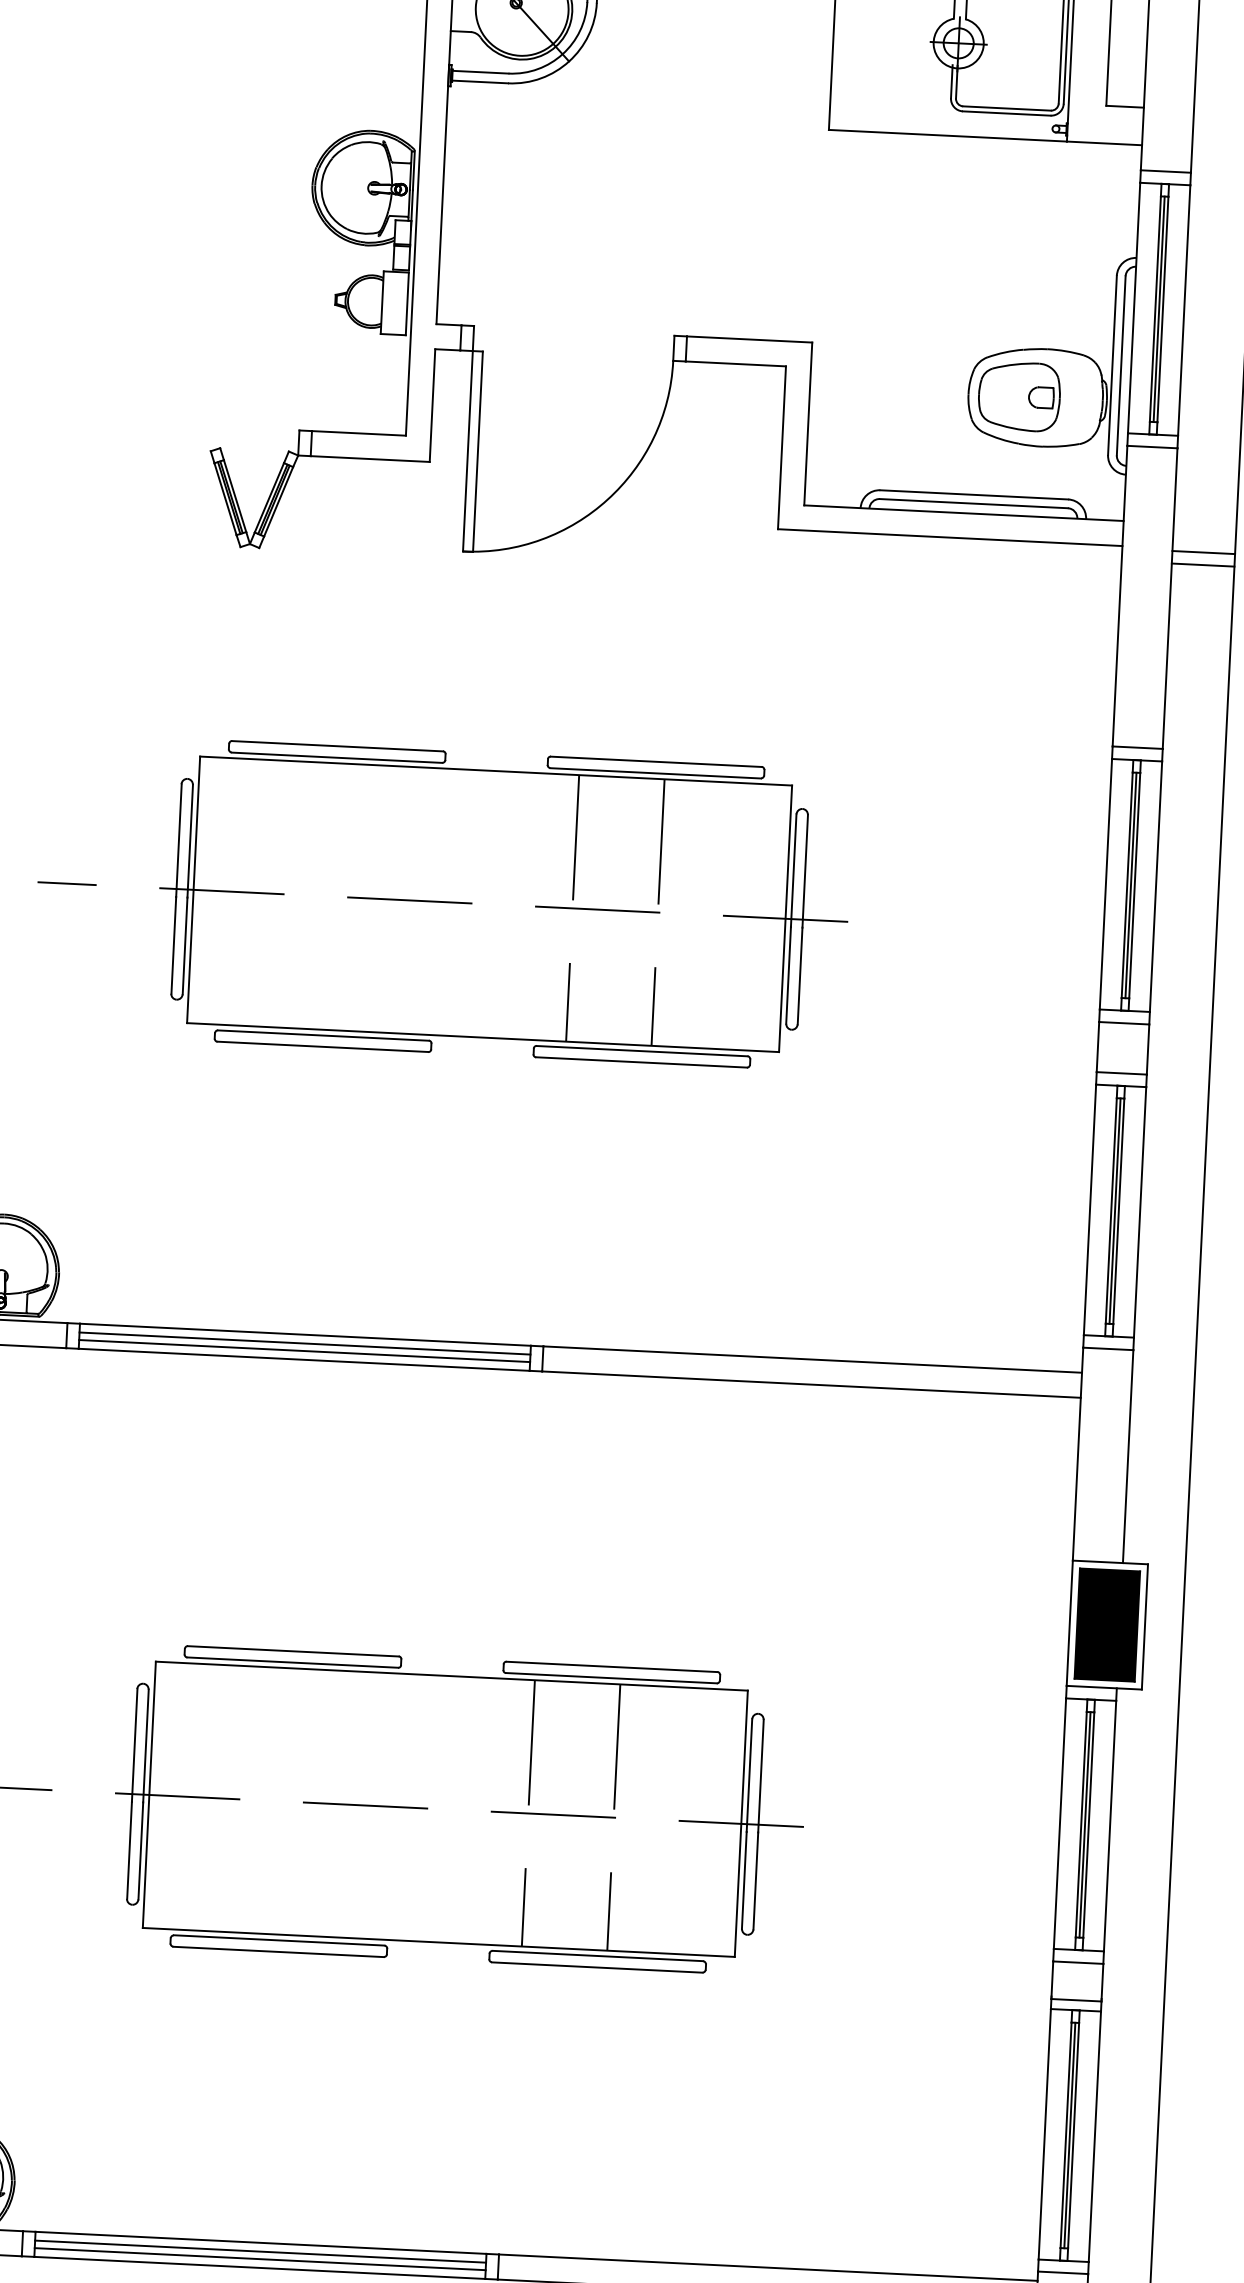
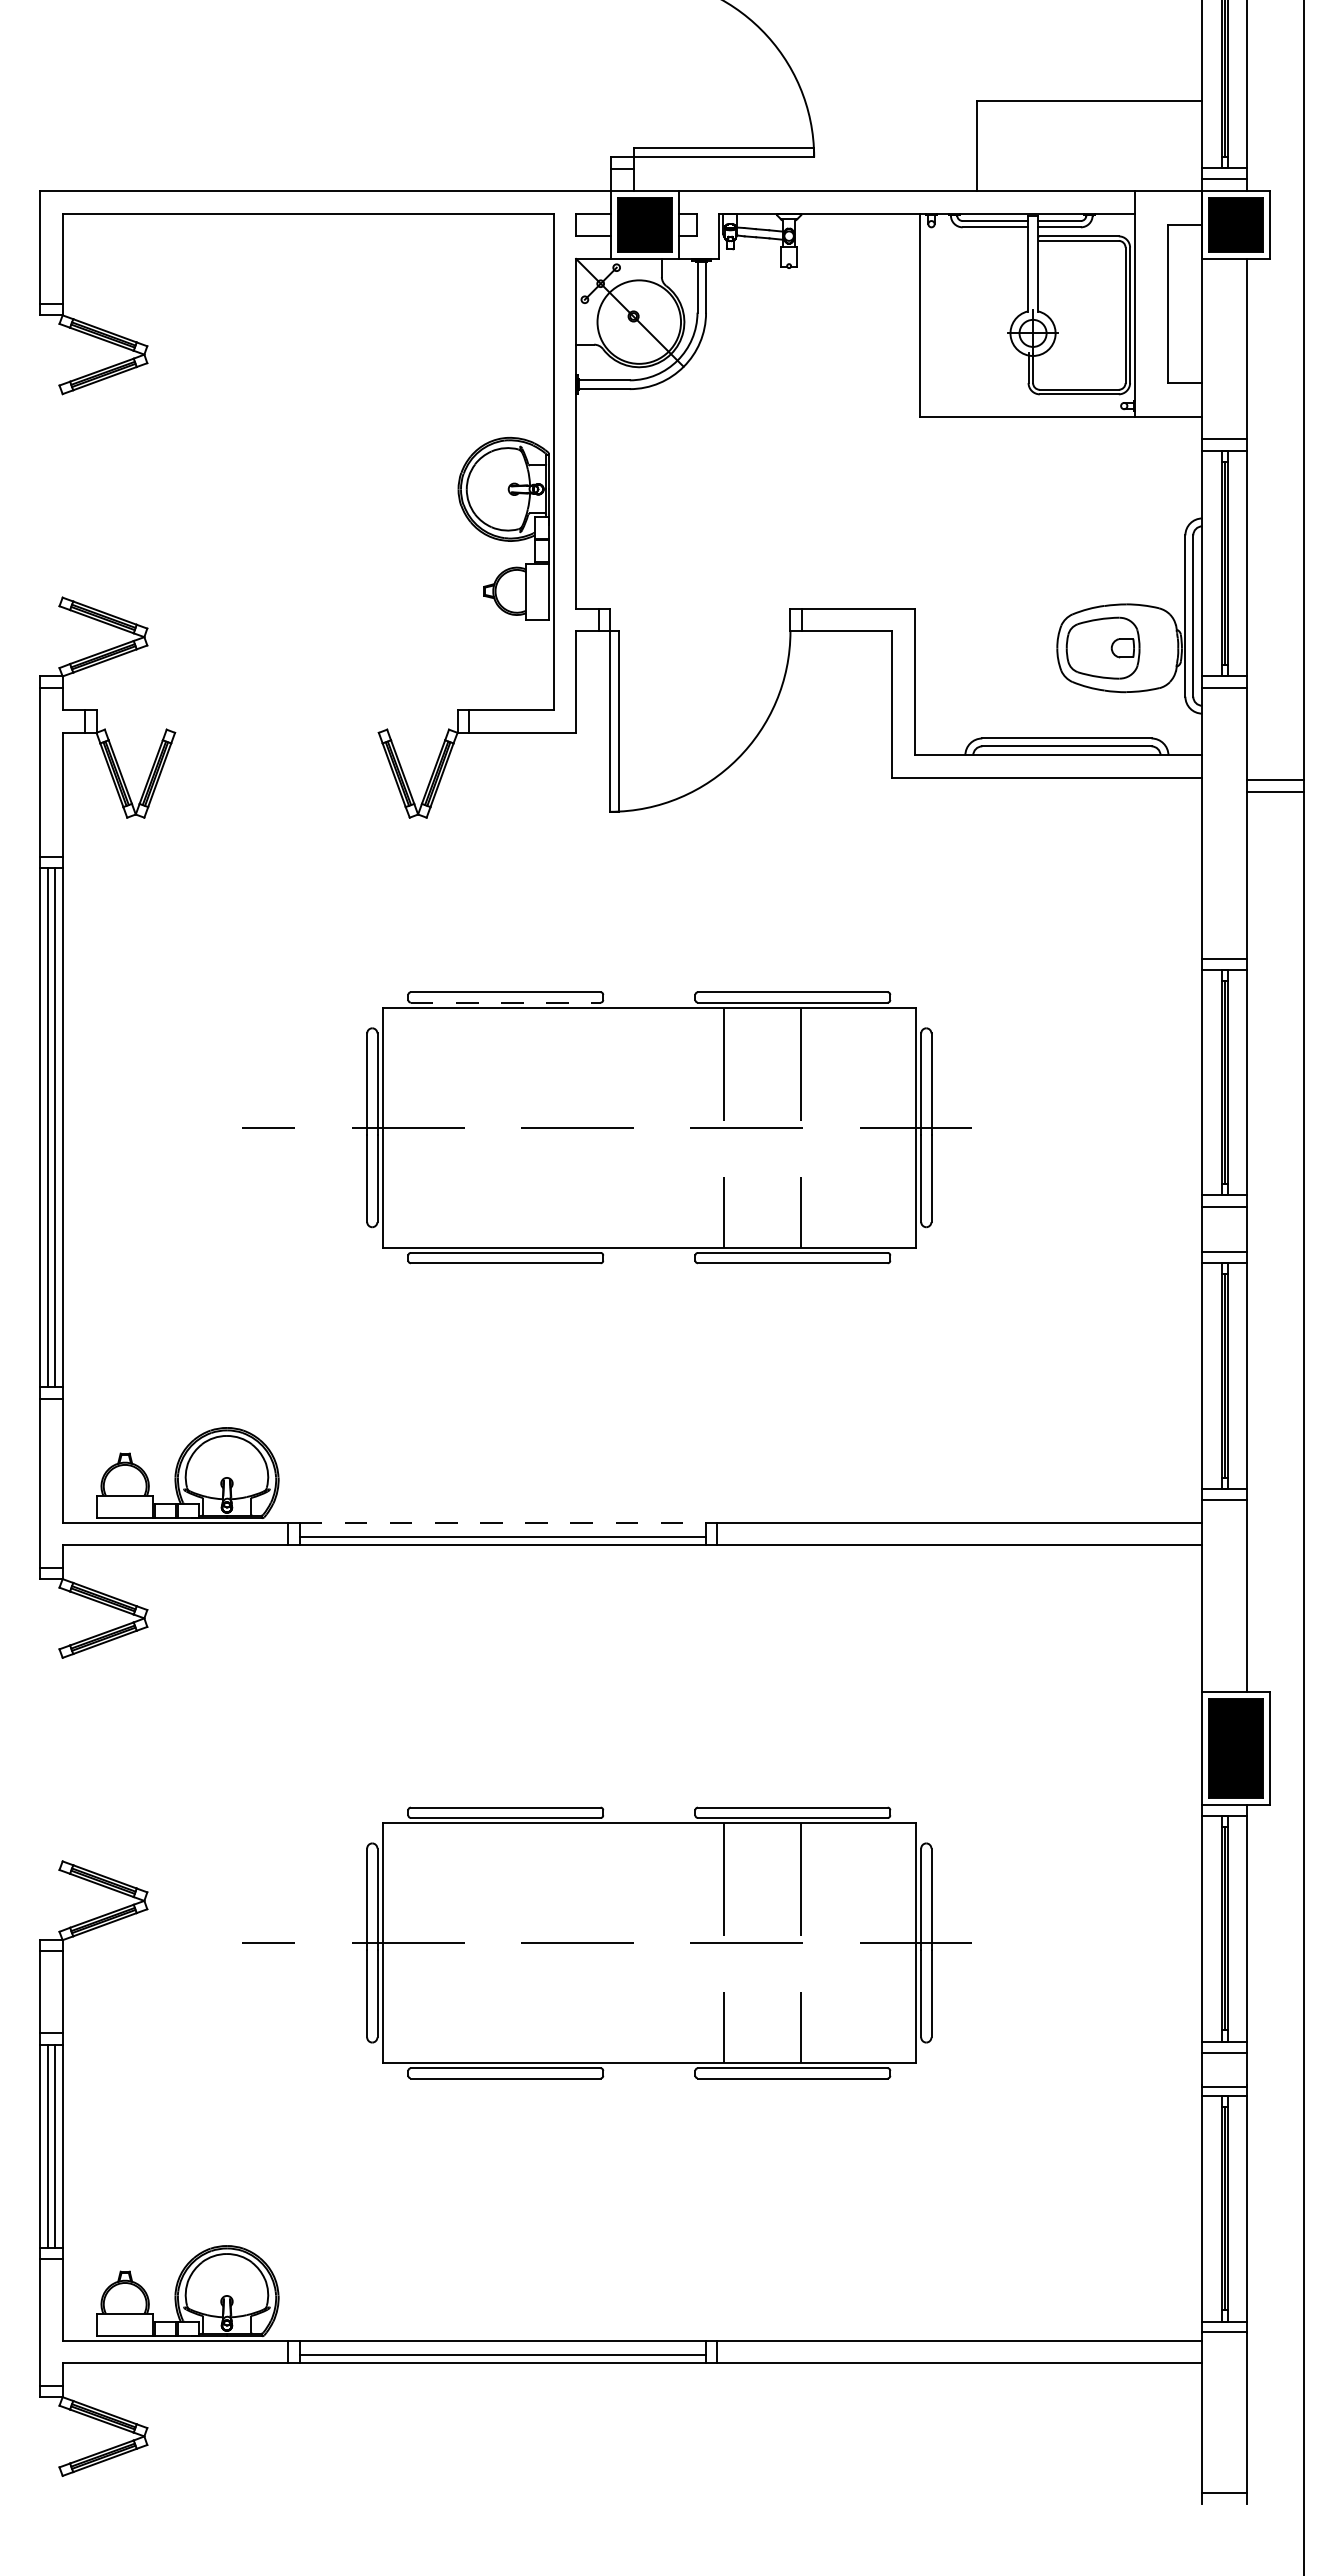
line: (336, 757) -> (505, 1002), solid -> dashed
line: (306, 1334) -> (503, 1522), solid -> dashed
line: (304, 1343) -> (502, 1530), removed
line: (260, 2251) -> (502, 2348), removed

